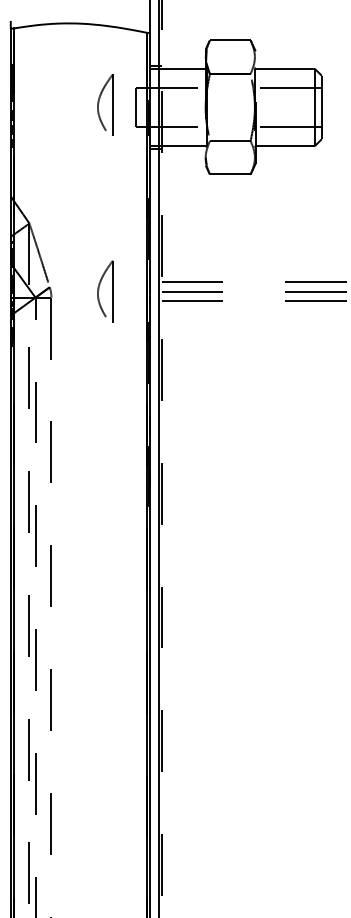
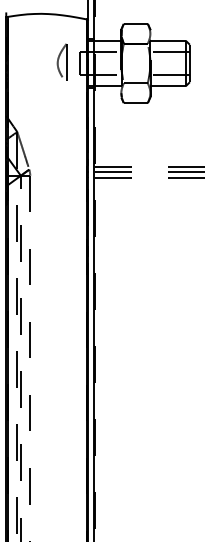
part: (104, 290) -> (61, 171), removed

